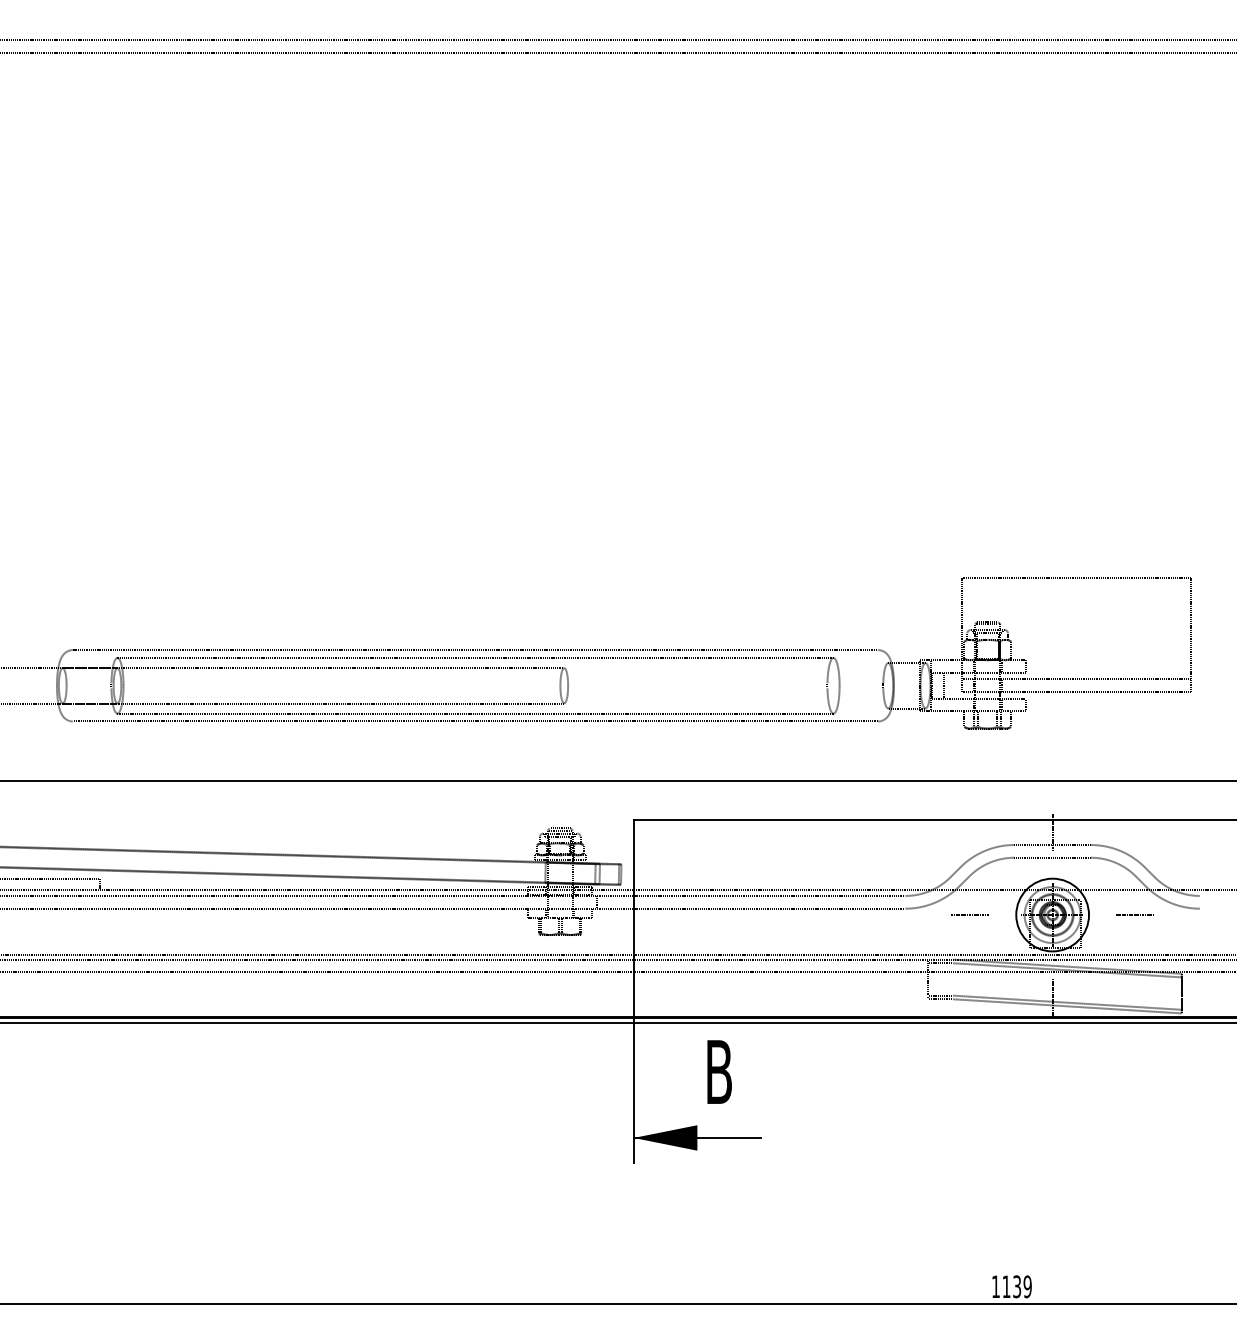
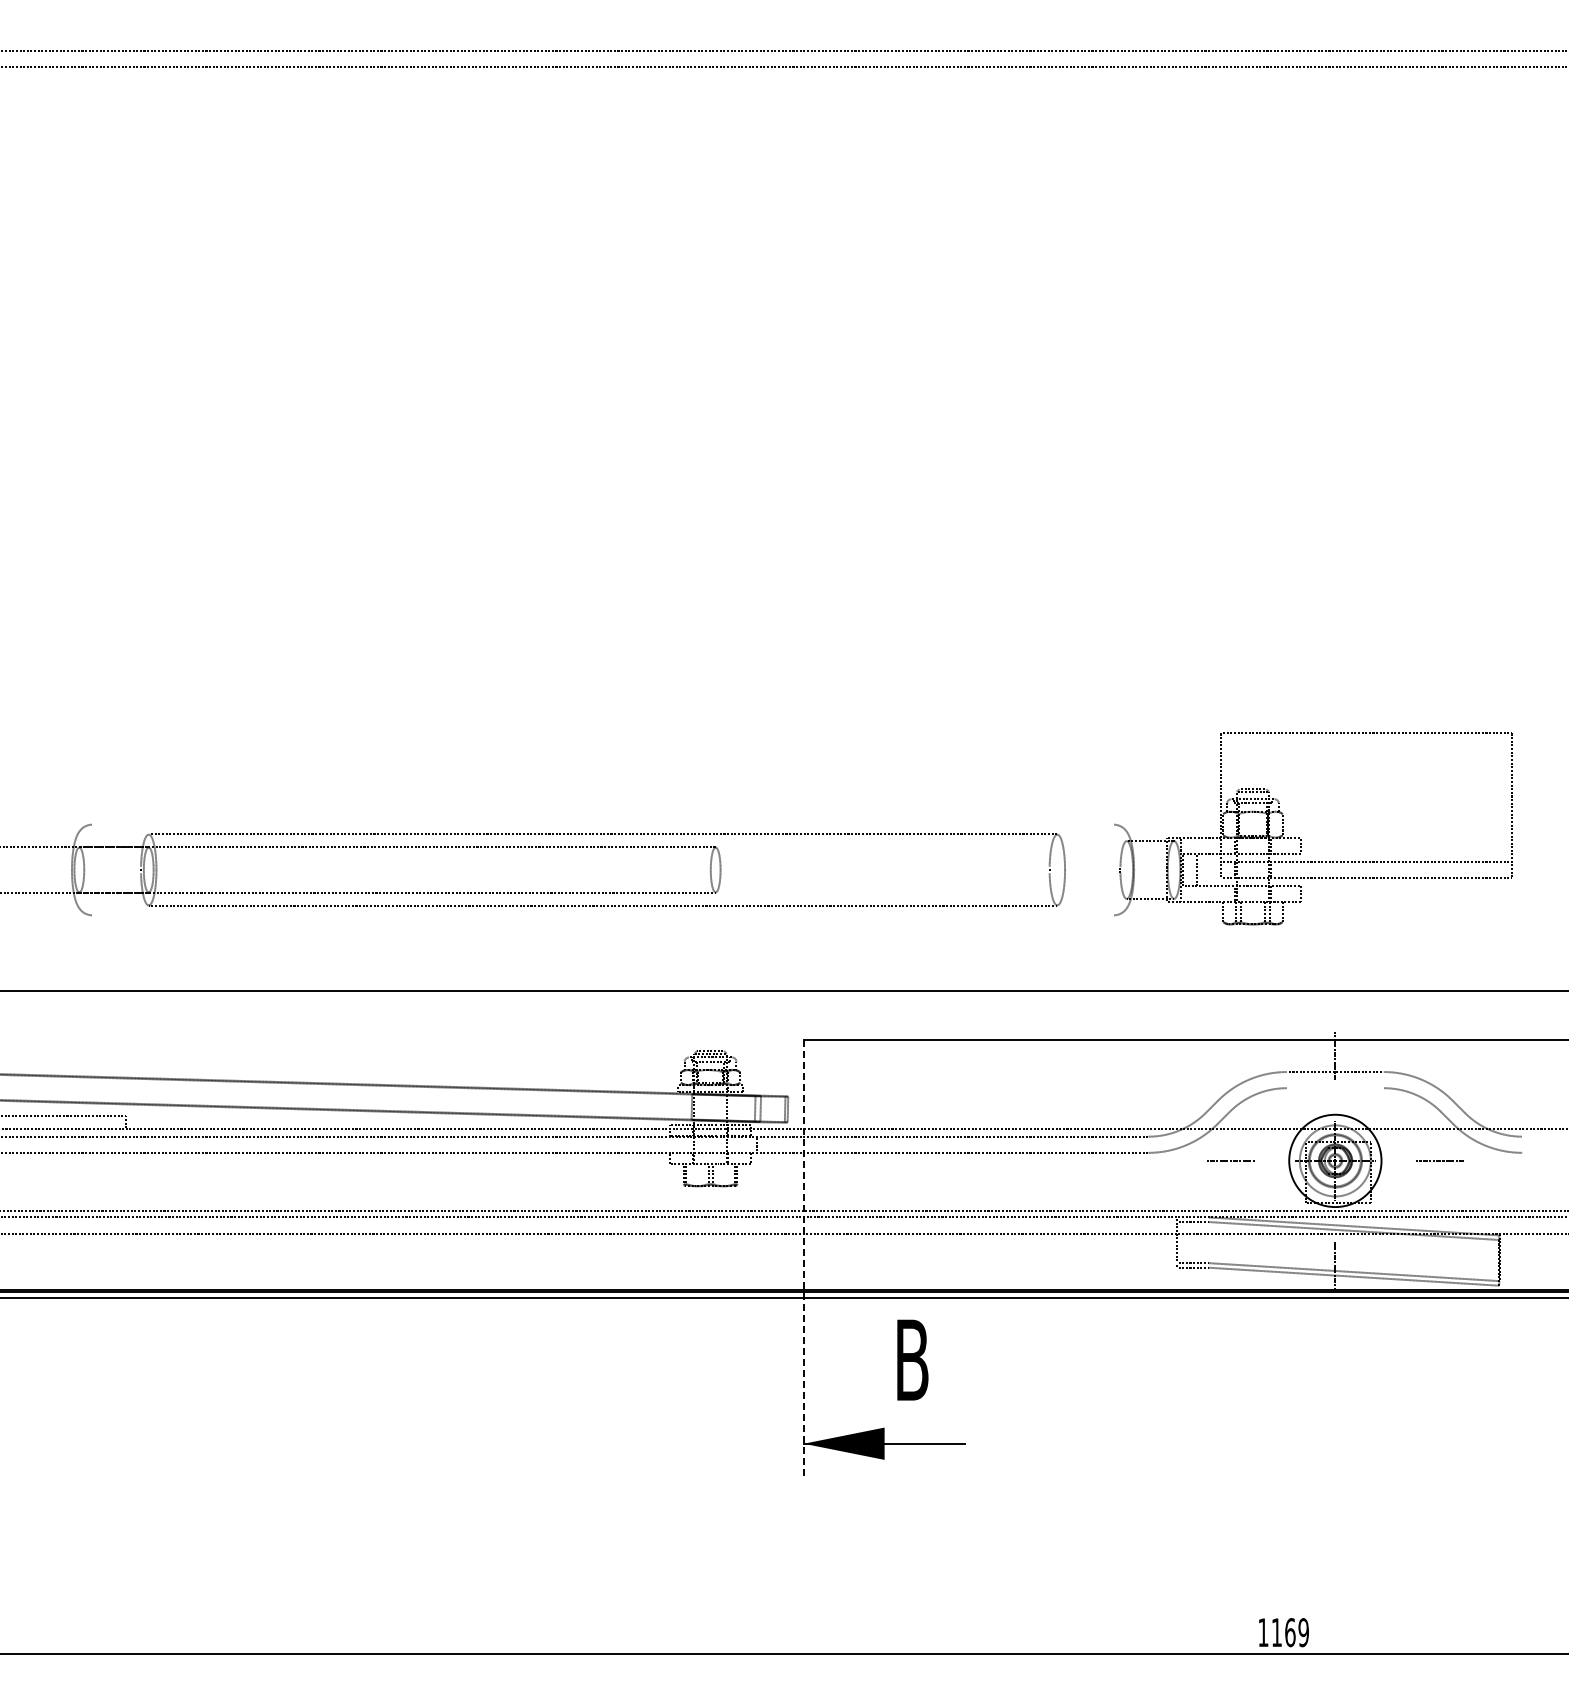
line: (475, 649) -> (602, 824), removed
line: (475, 721) -> (602, 915), removed
line: (1051, 857) -> (1334, 1088), removed
line: (633, 991) -> (803, 1257), solid -> dashed
text: (1017, 1286) -> (1290, 1632), 1139 -> 1169

